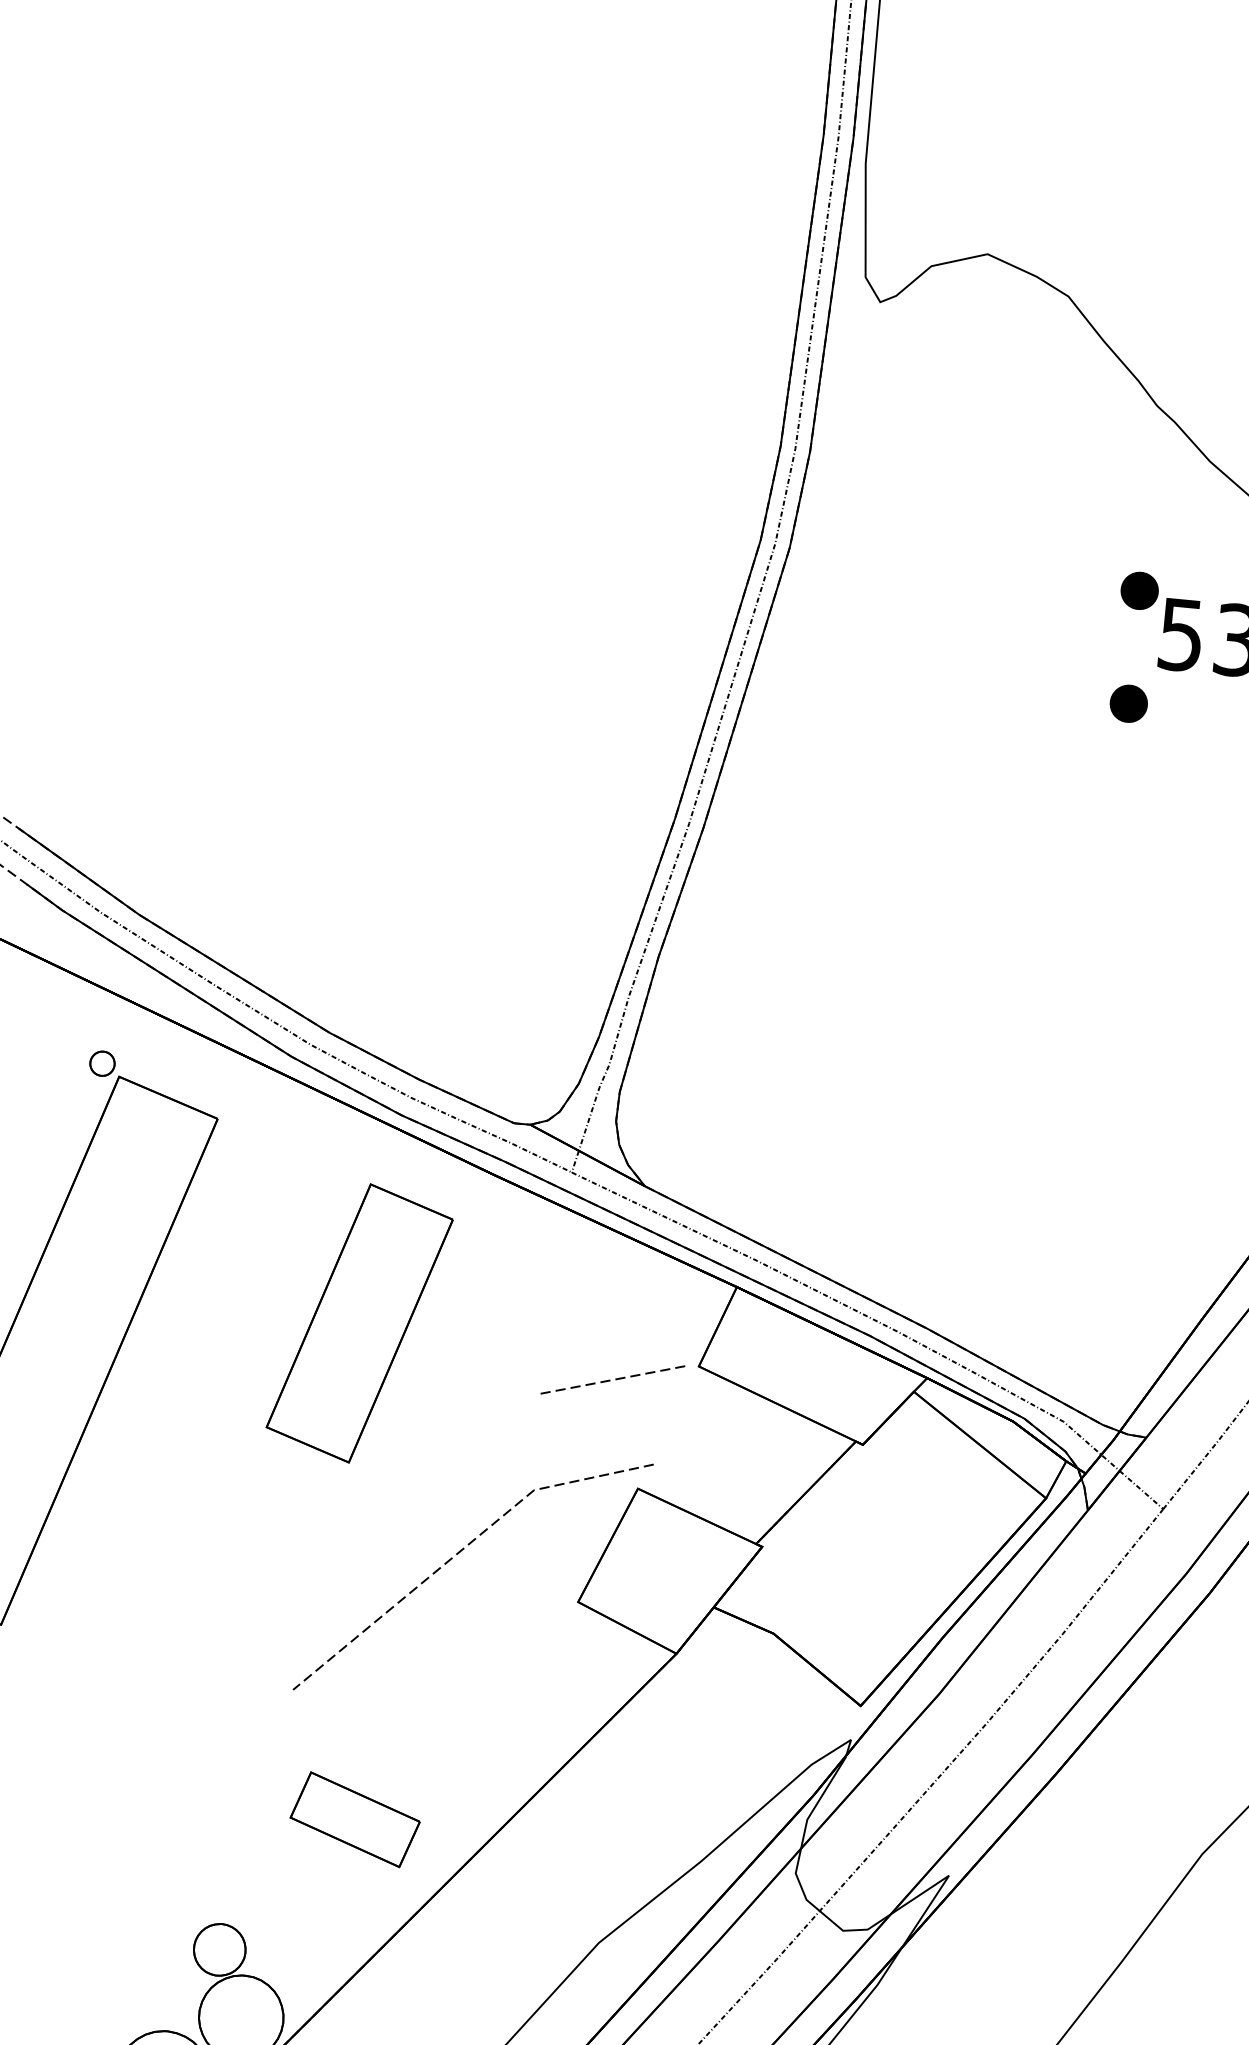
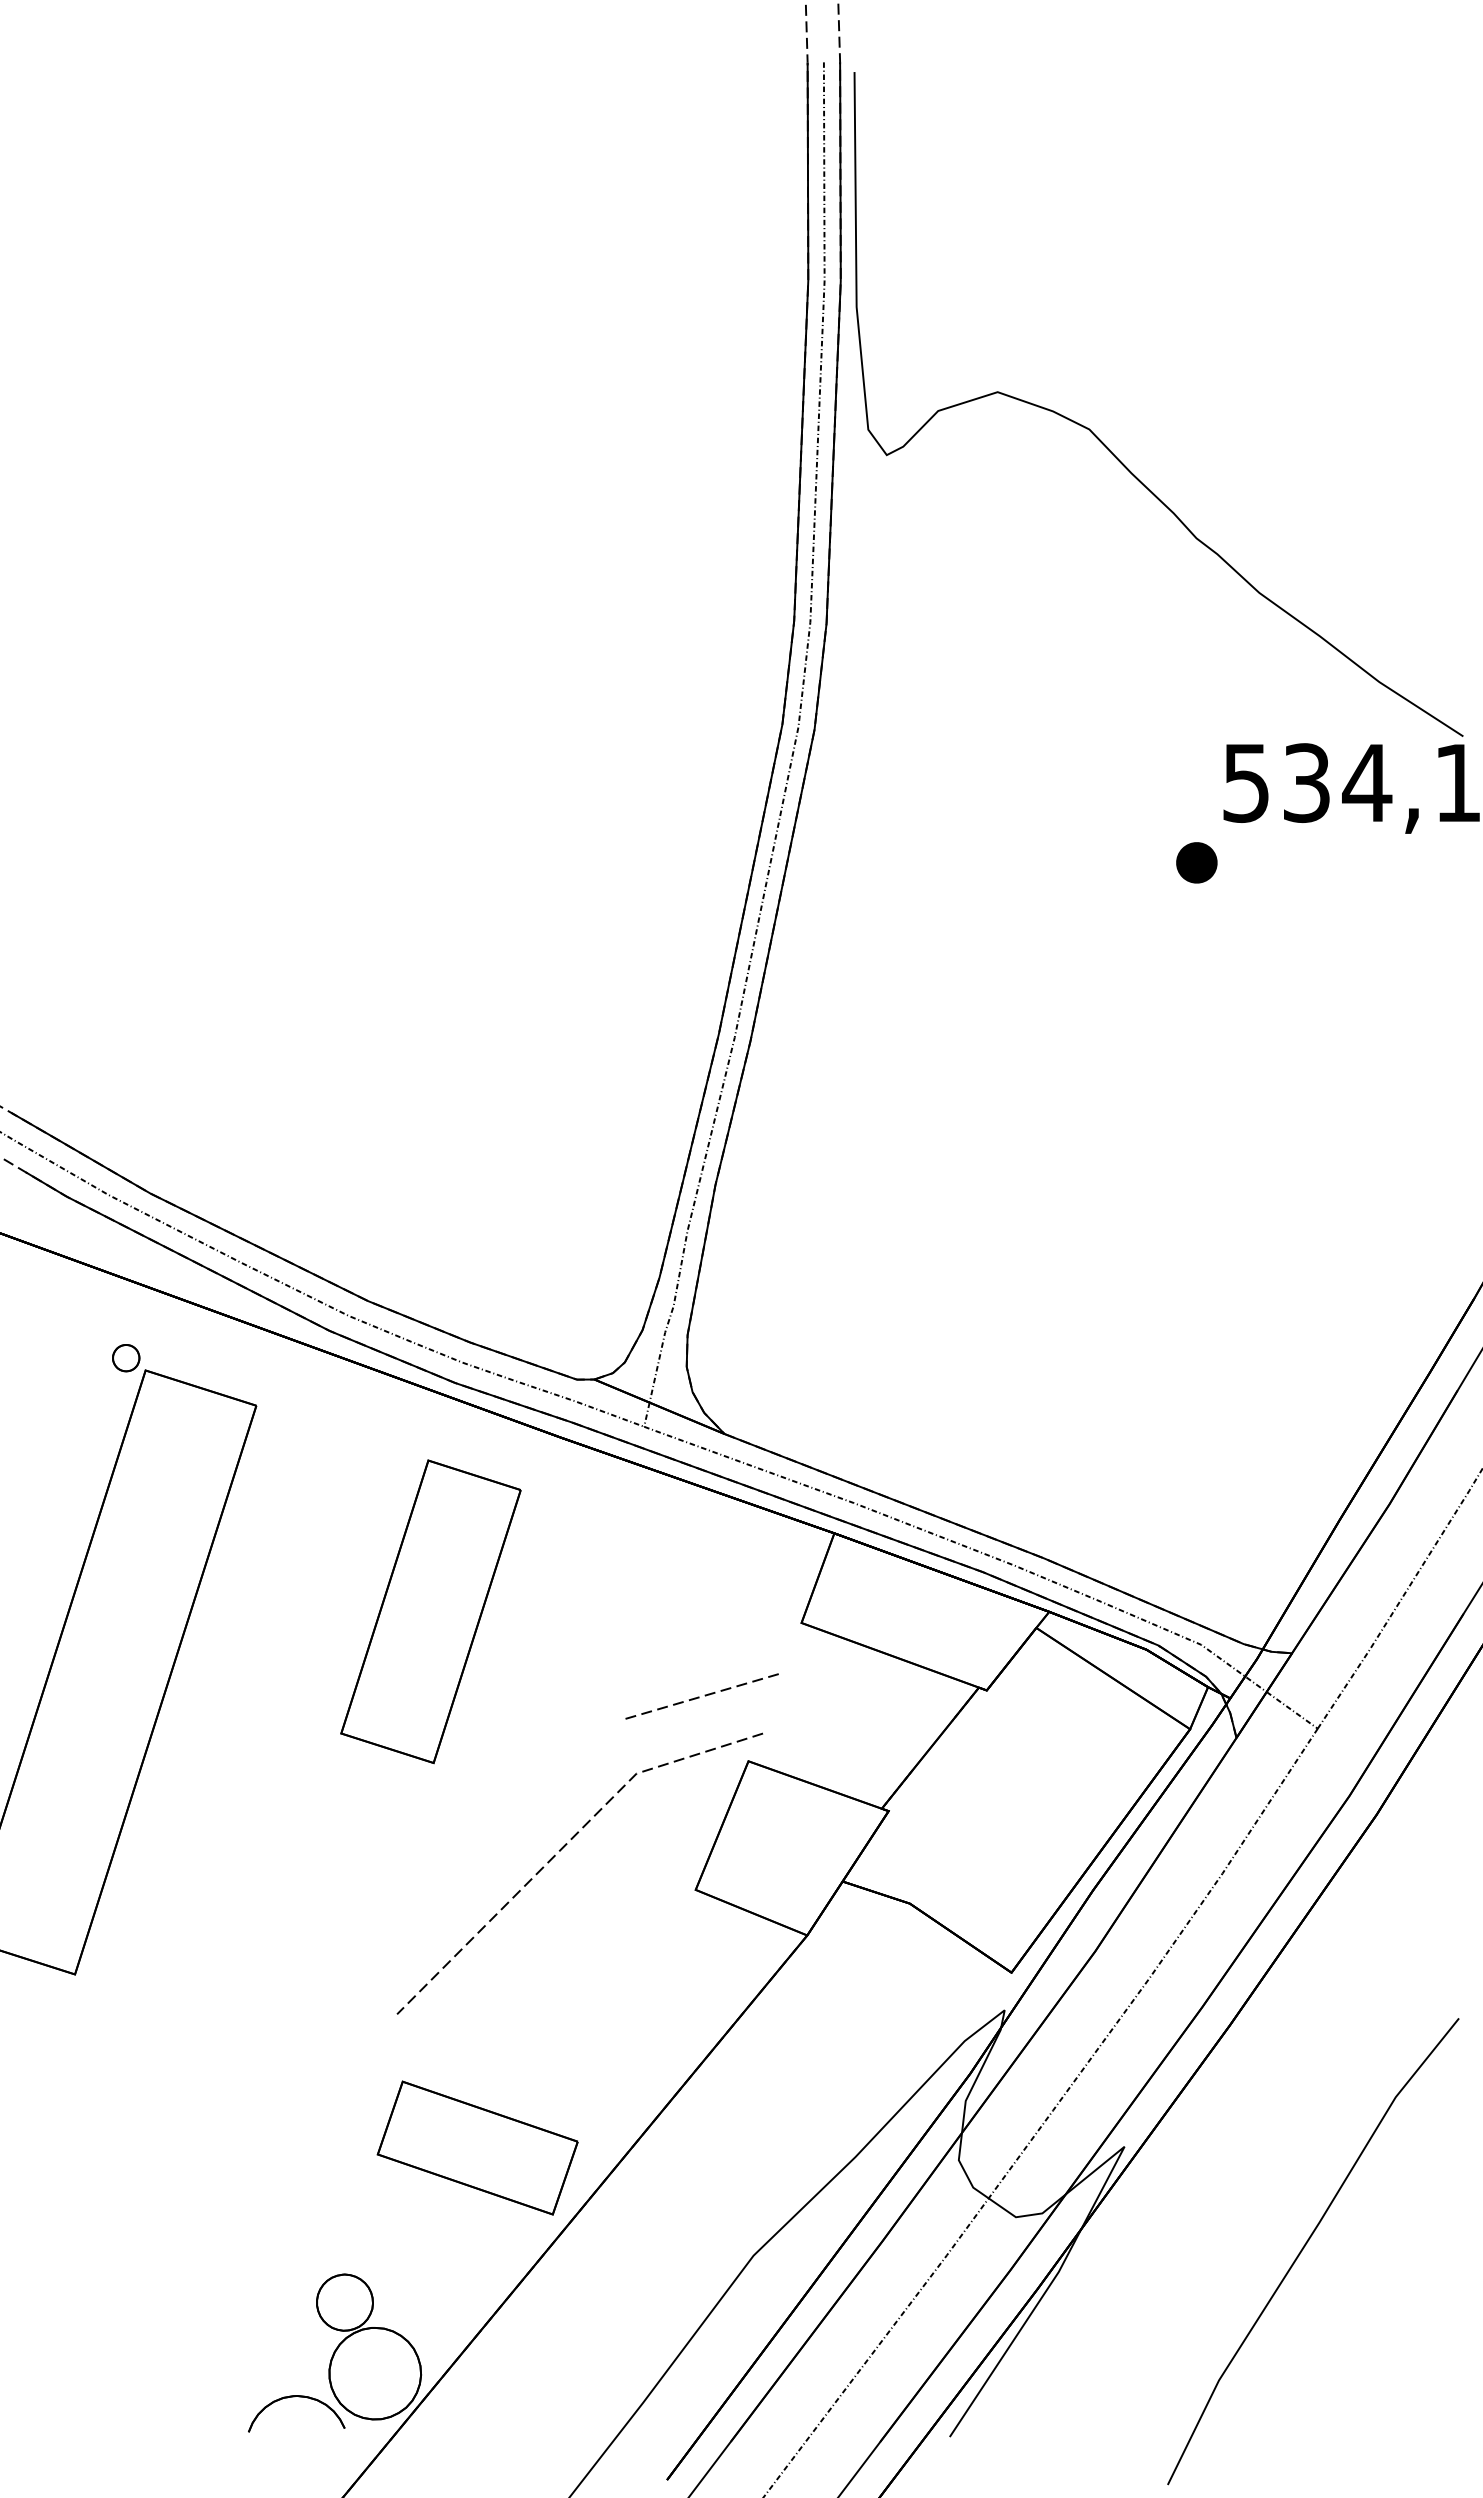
part: (1139, 590) -> (1196, 739), removed
line: (610, 1379) -> (699, 1696), moved
part: (355, 1819) -> (477, 2147), size x1.43

